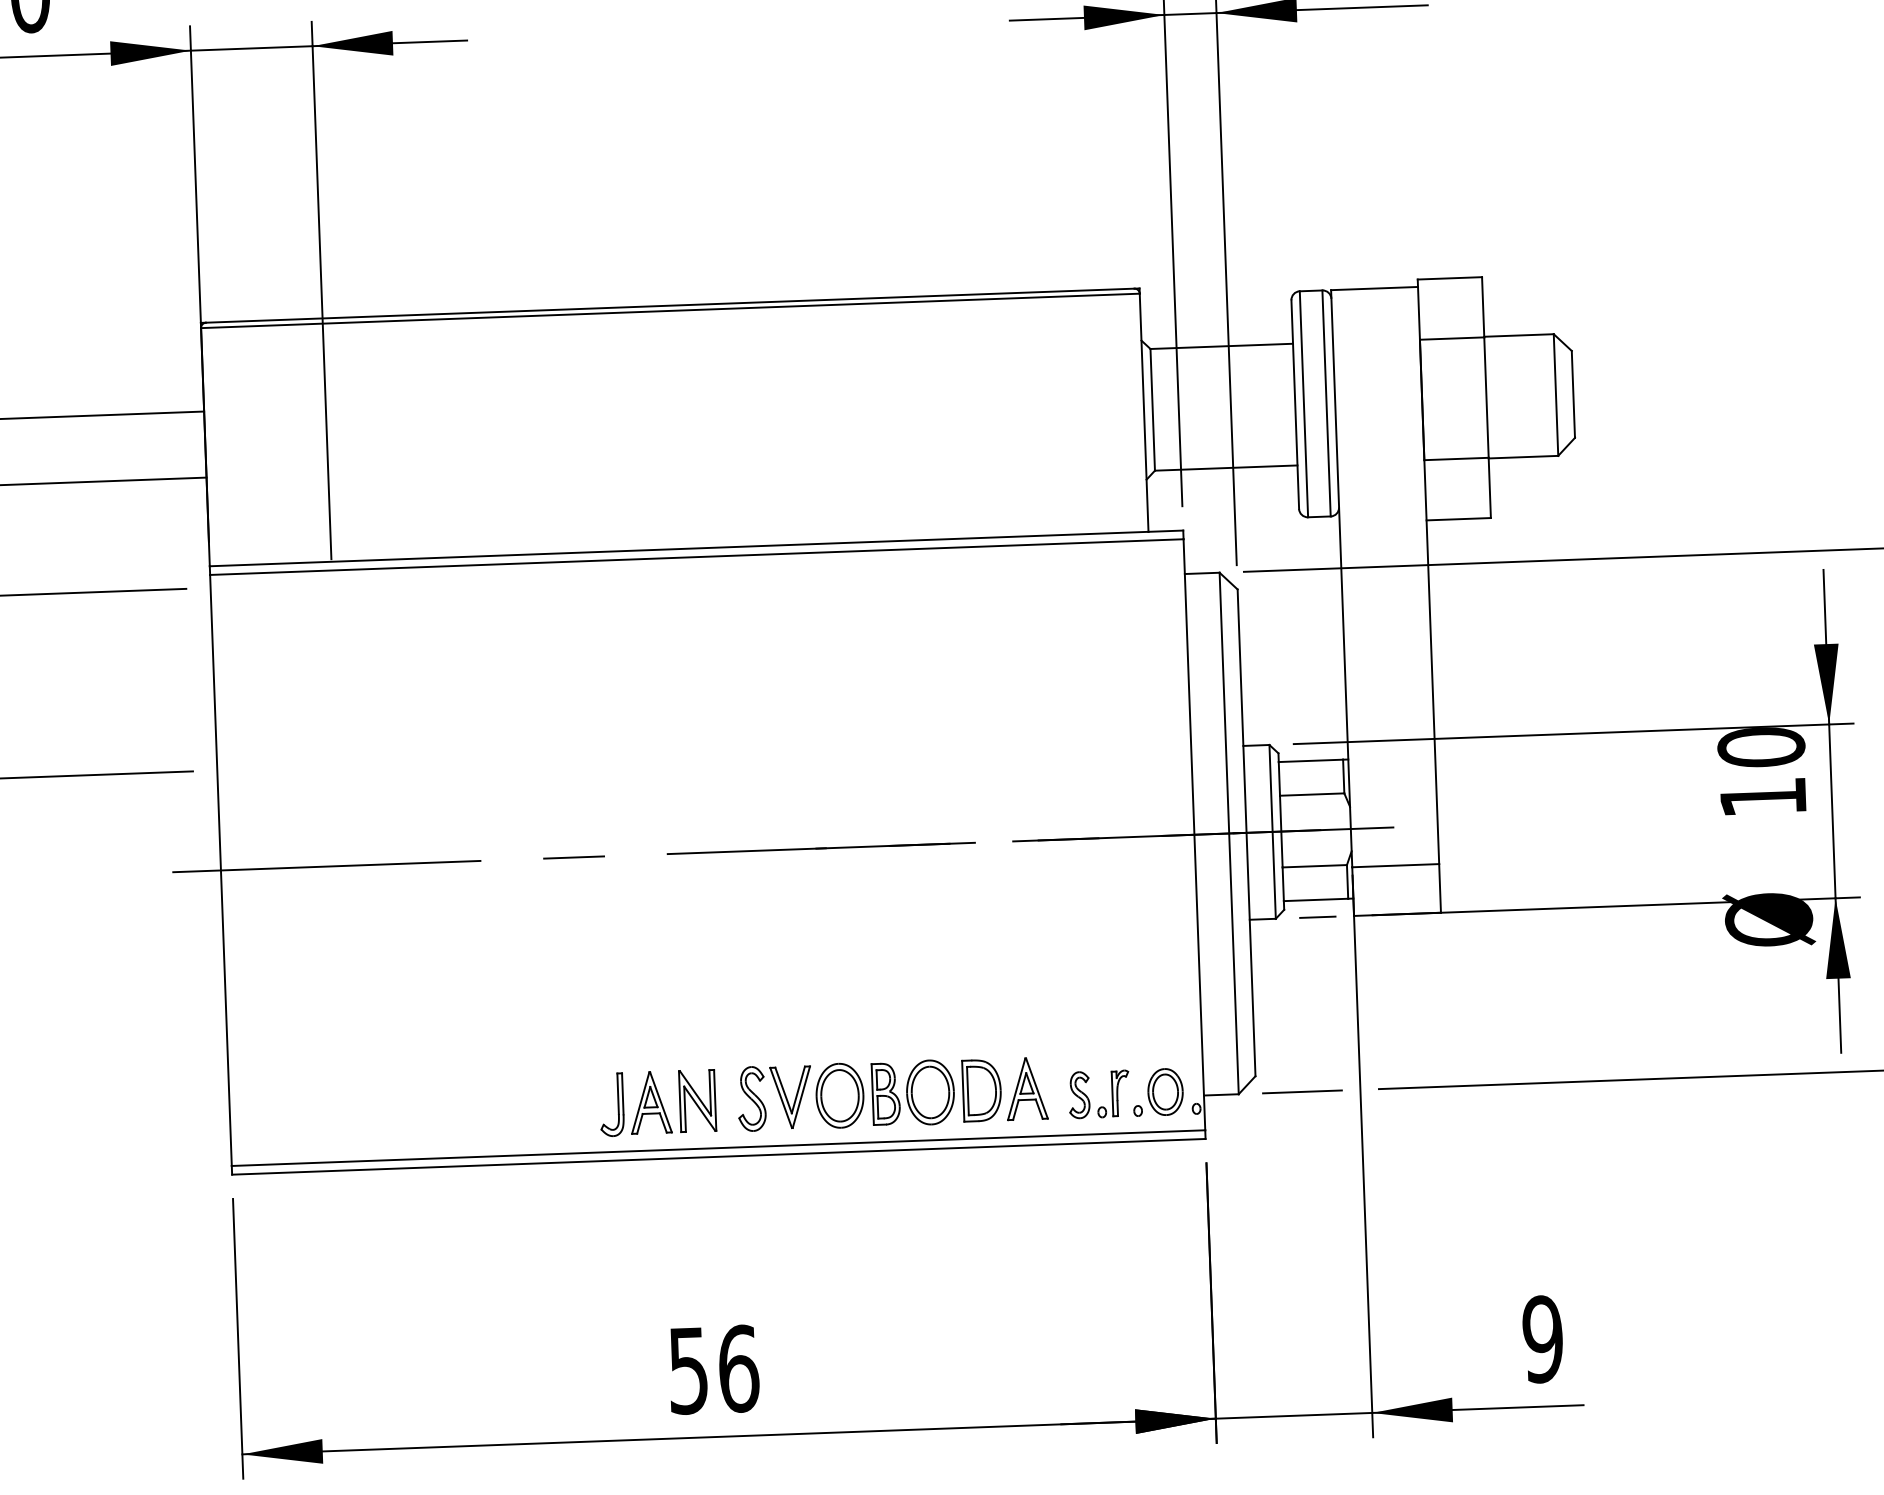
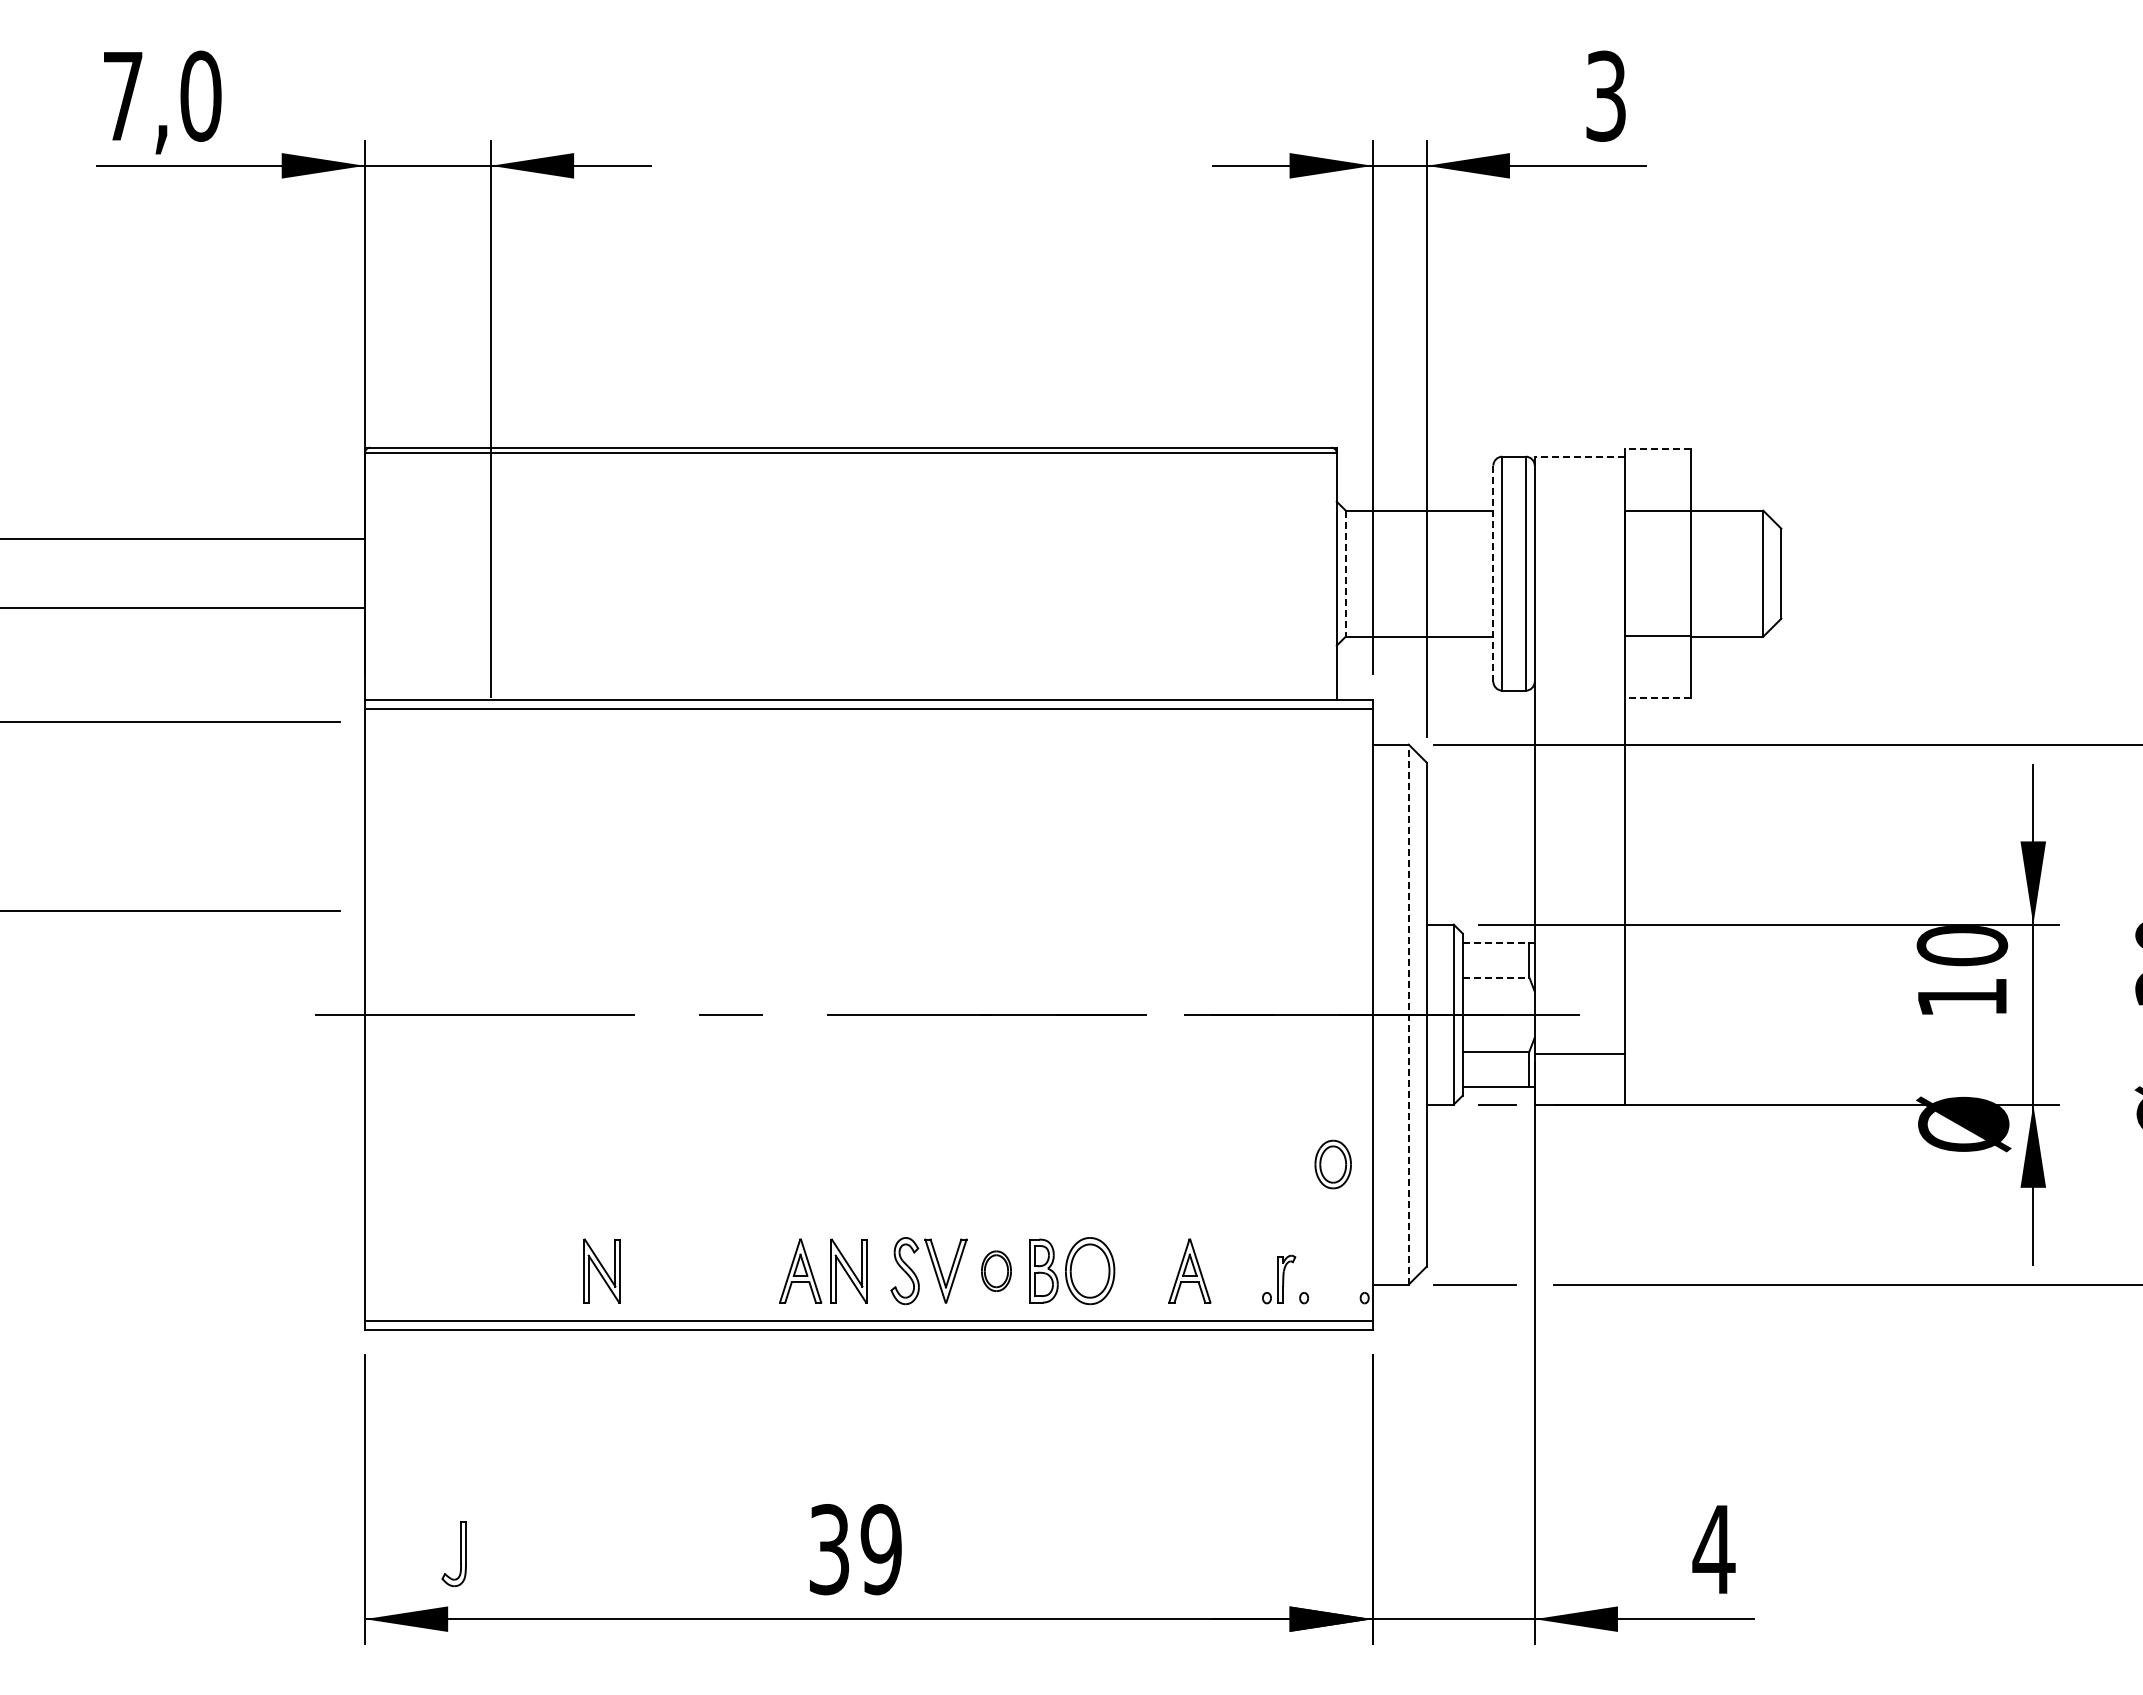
line: (1449, 278) -> (1657, 449), solid -> dashed
line: (1374, 288) -> (1579, 456), solid -> dashed
line: (1295, 404) -> (1493, 573), solid -> dashed
line: (1152, 409) -> (1345, 573), solid -> dashed
line: (1458, 519) -> (1657, 698), solid -> dashed
line: (1311, 760) -> (1496, 942), solid -> dashed
line: (1312, 794) -> (1496, 977), solid -> dashed
line: (1228, 833) -> (1408, 1014), solid -> dashed
part: (982, 1090) -> (1143, 1270), removed
part: (1164, 1092) -> (1332, 1164), moved
part: (1078, 1095) -> (1243, 1279), removed
part: (840, 1096) -> (996, 1271), size x0.6
part: (617, 1105) -> (460, 1554), moved
part: (458, 1109) -> (601, 1270), added
text: (1542, 1339) -> (1713, 1549), 9 -> 4
text: (714, 1369) -> (856, 1549), 56 -> 39

